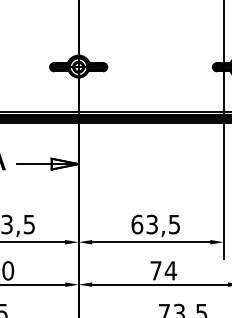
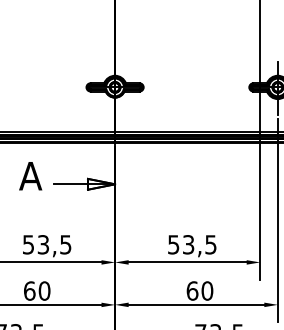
text: (137, 224) -> (173, 244), 63,5 -> 53,5
text: (163, 270) -> (199, 290), 74 -> 60

